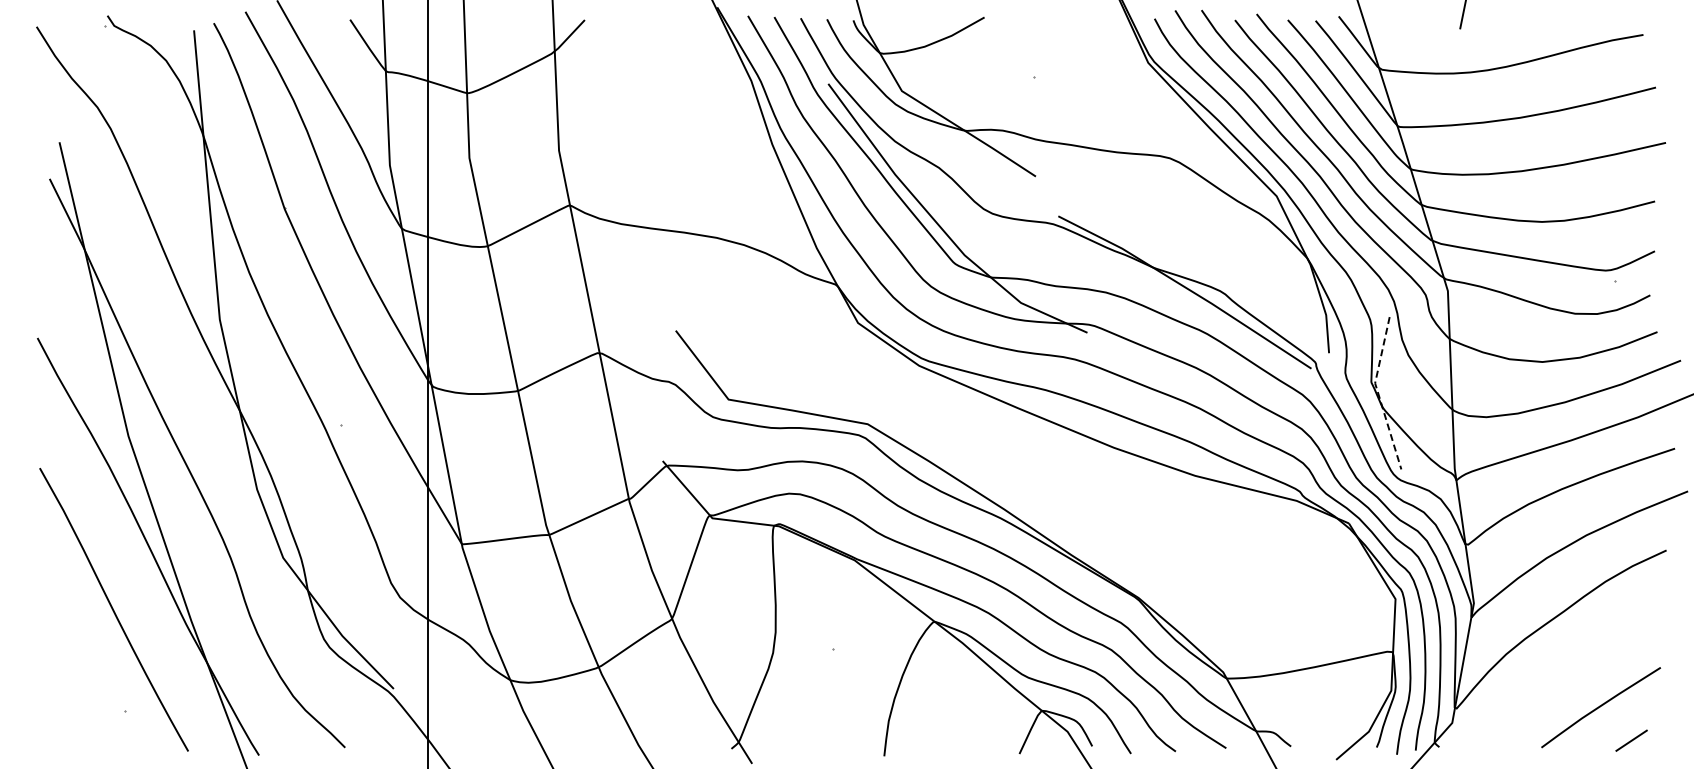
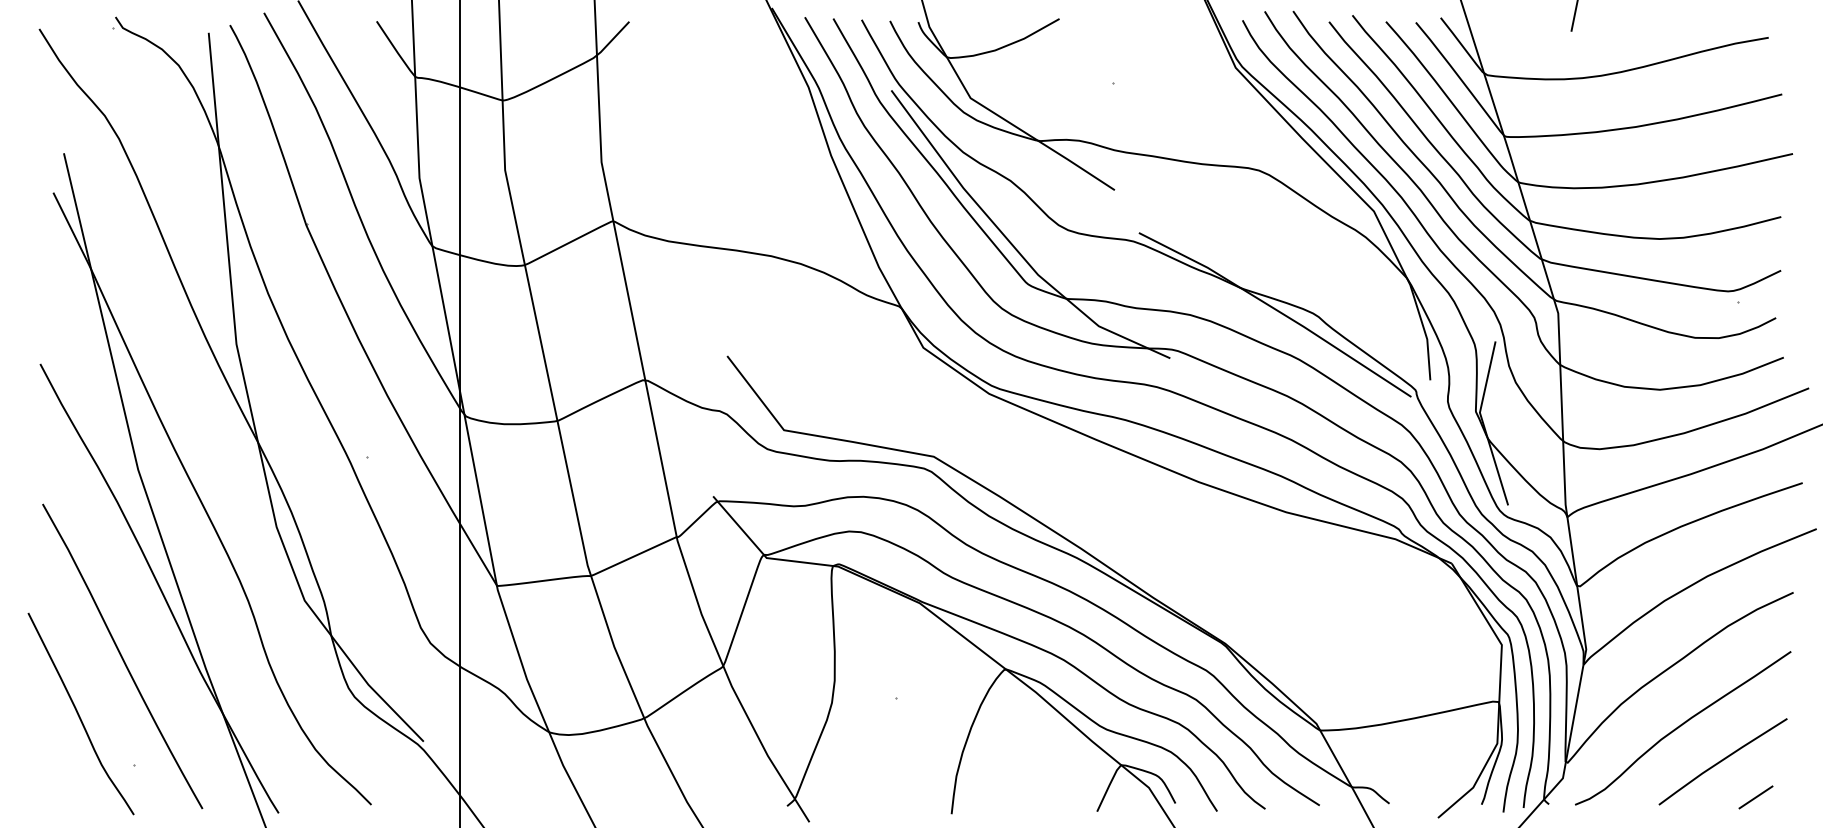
line: (1378, 393) -> (1483, 423), dashed -> solid
curve: (74, 664) -> (80, 715), added
curve: (1562, 674) -> (1681, 726), added

